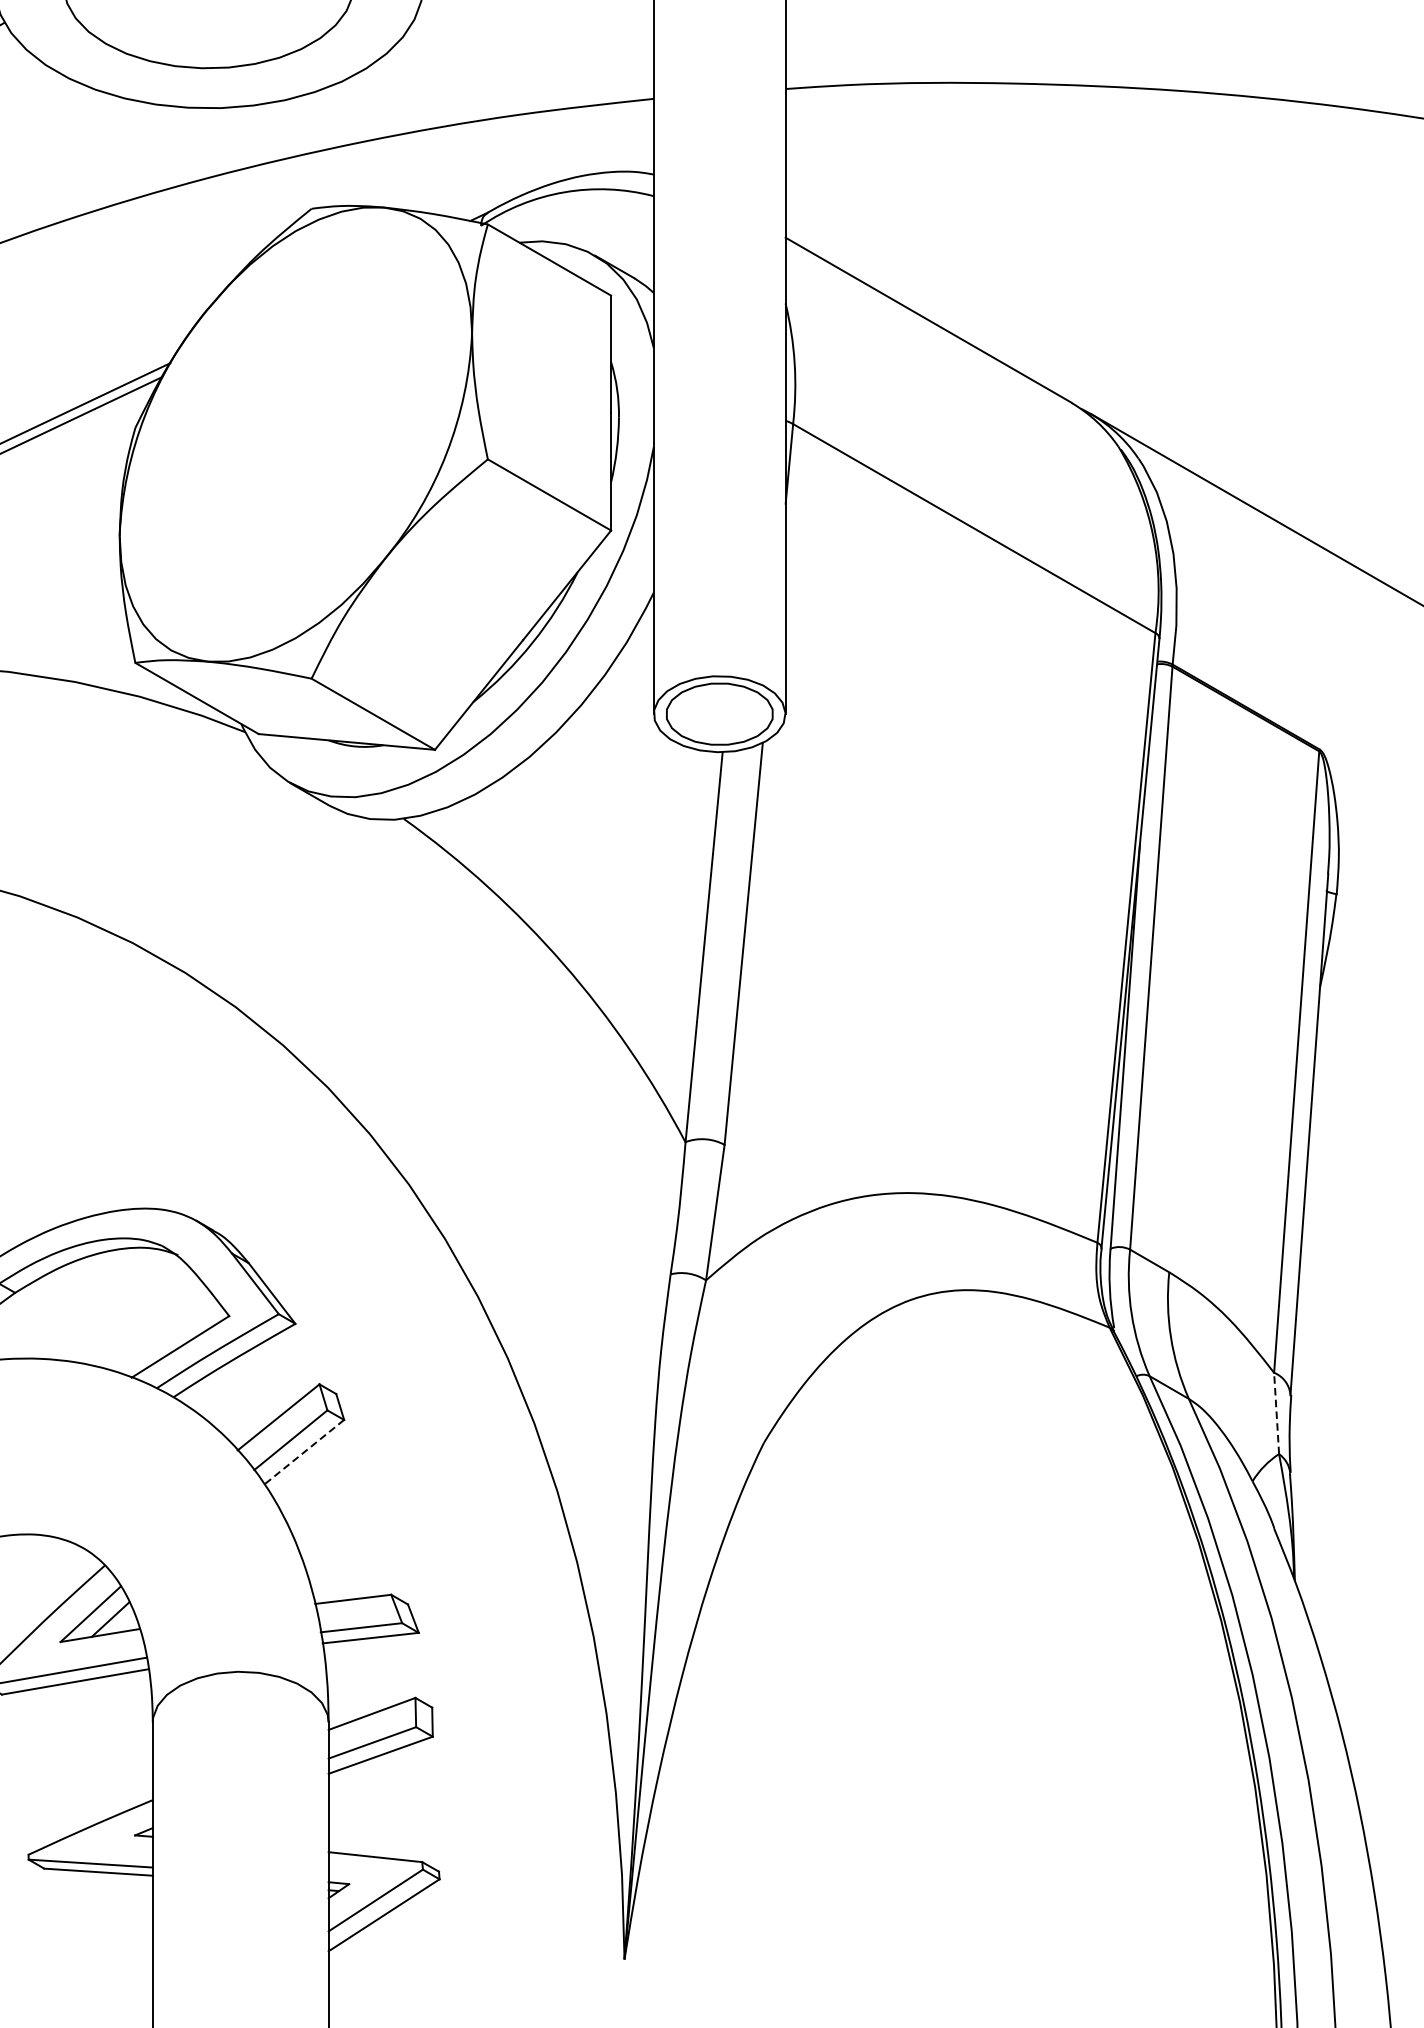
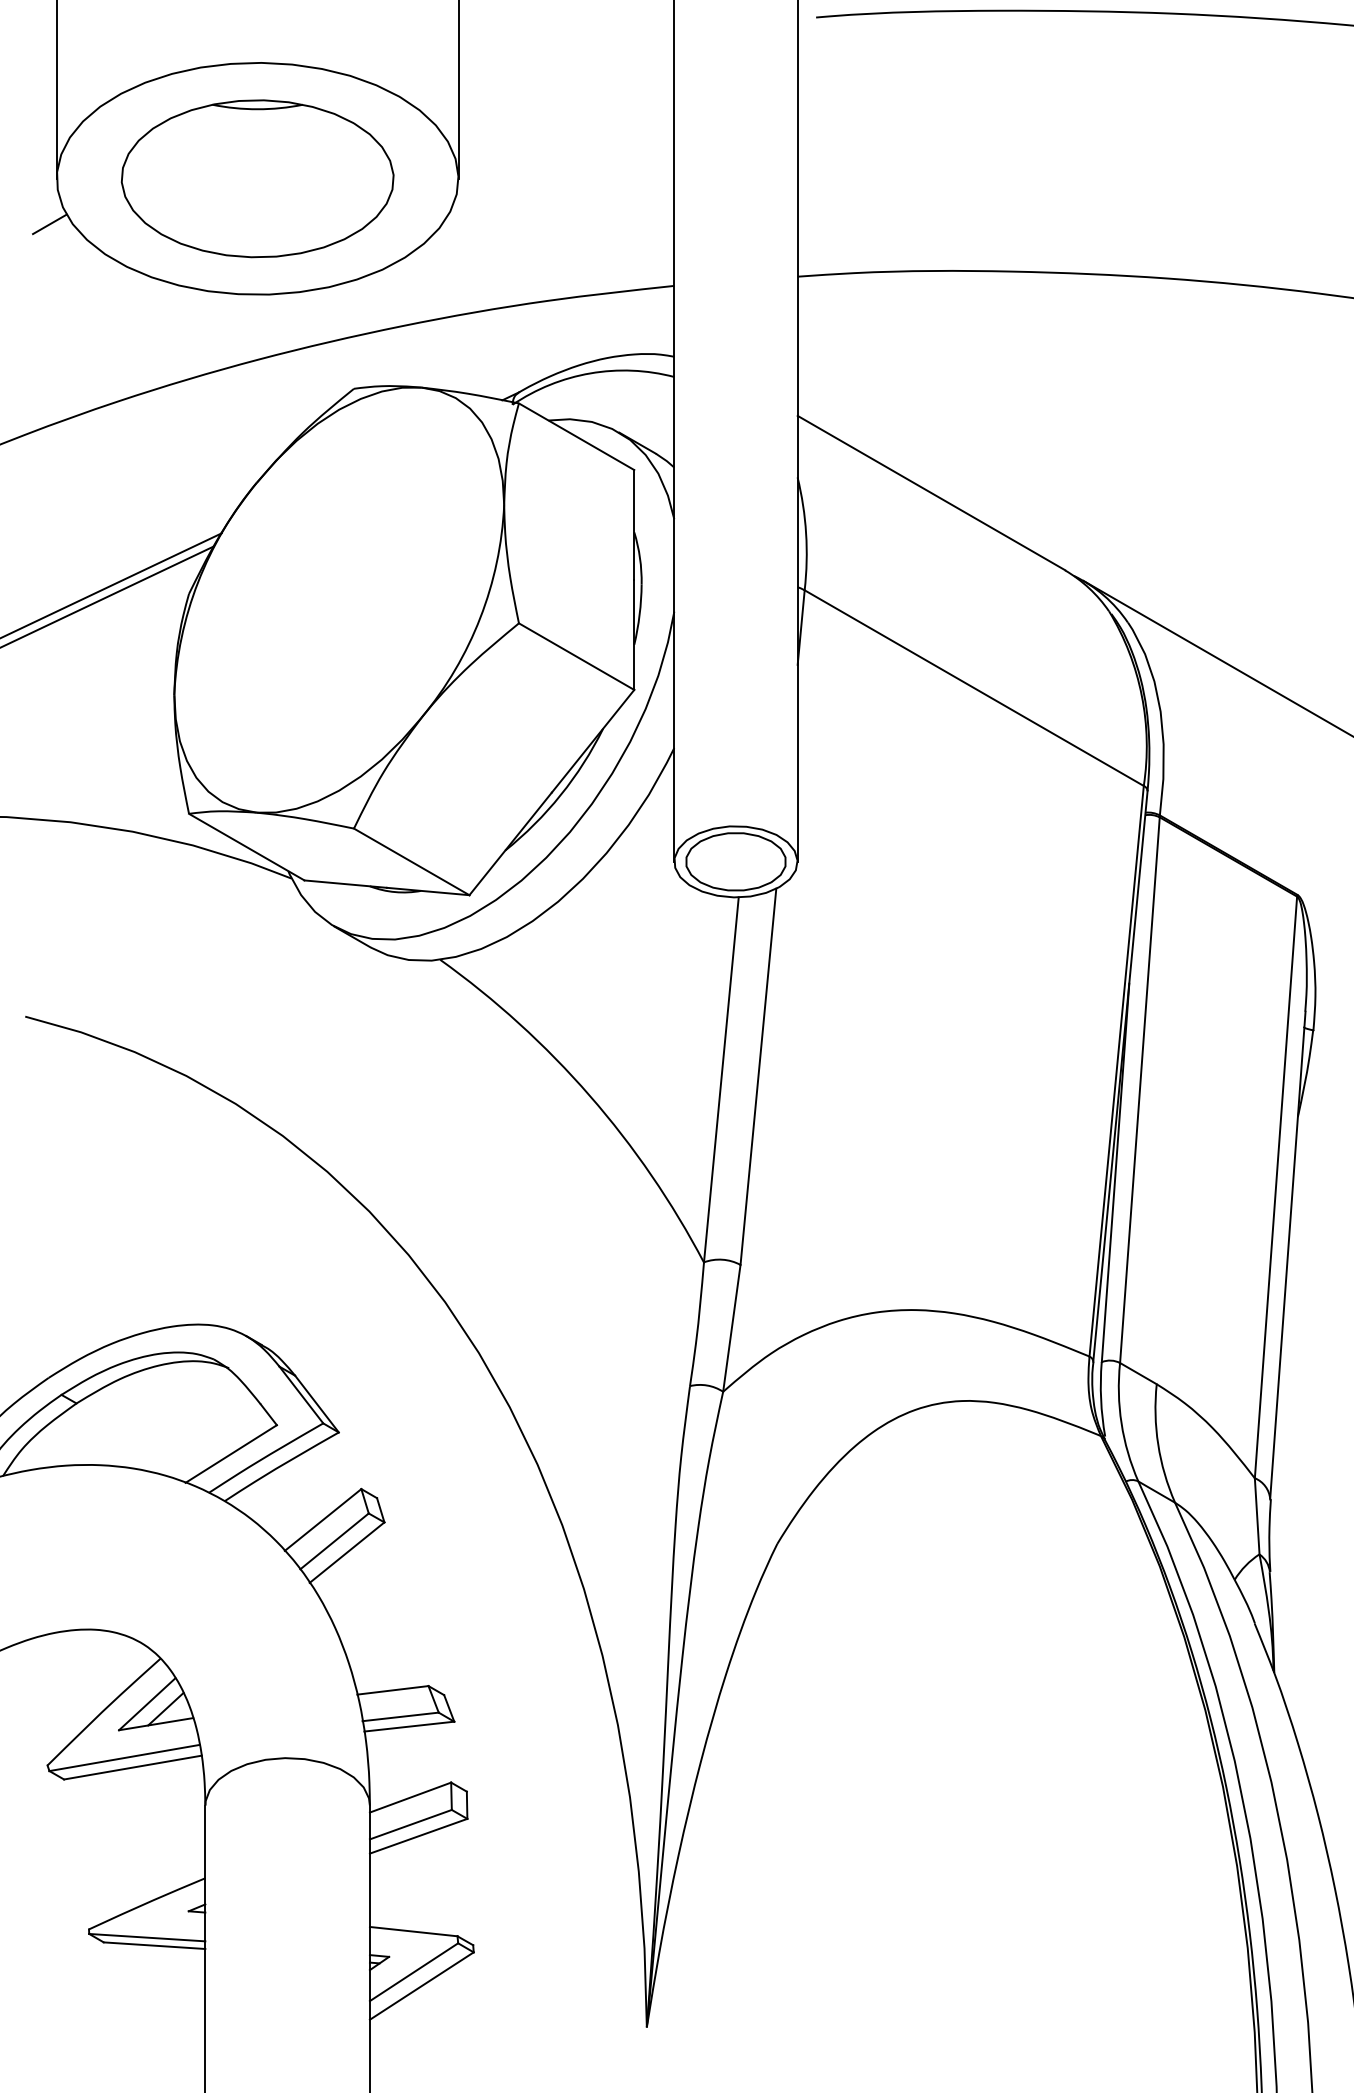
line: (1276, 1412) -> (1257, 1515), dashed -> solid
line: (303, 1452) -> (346, 1552), dashed -> solid

